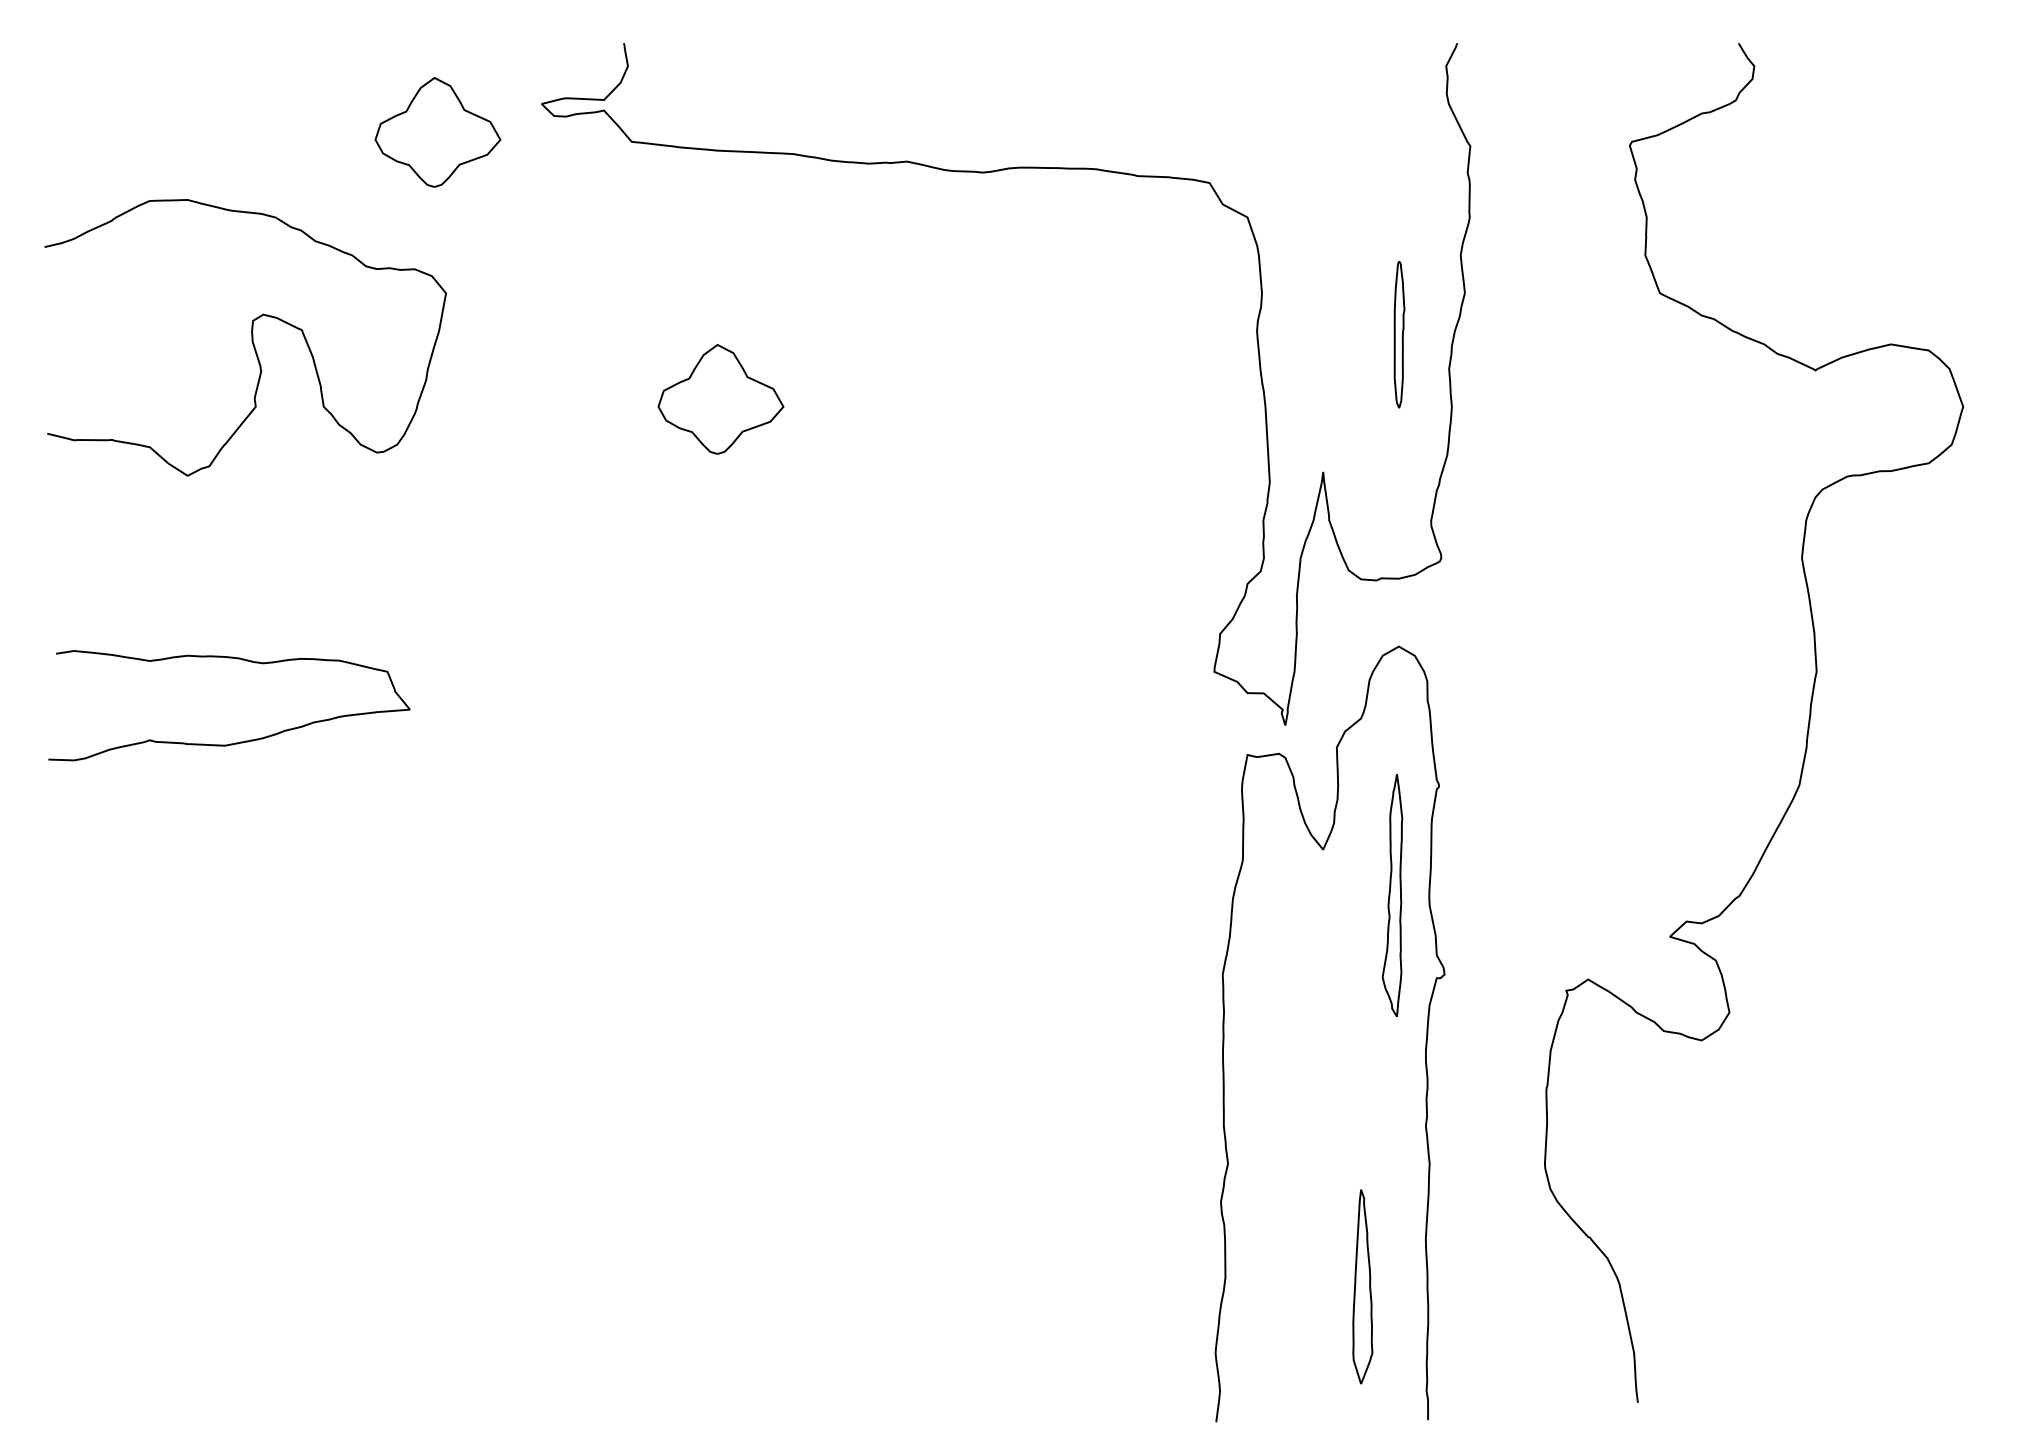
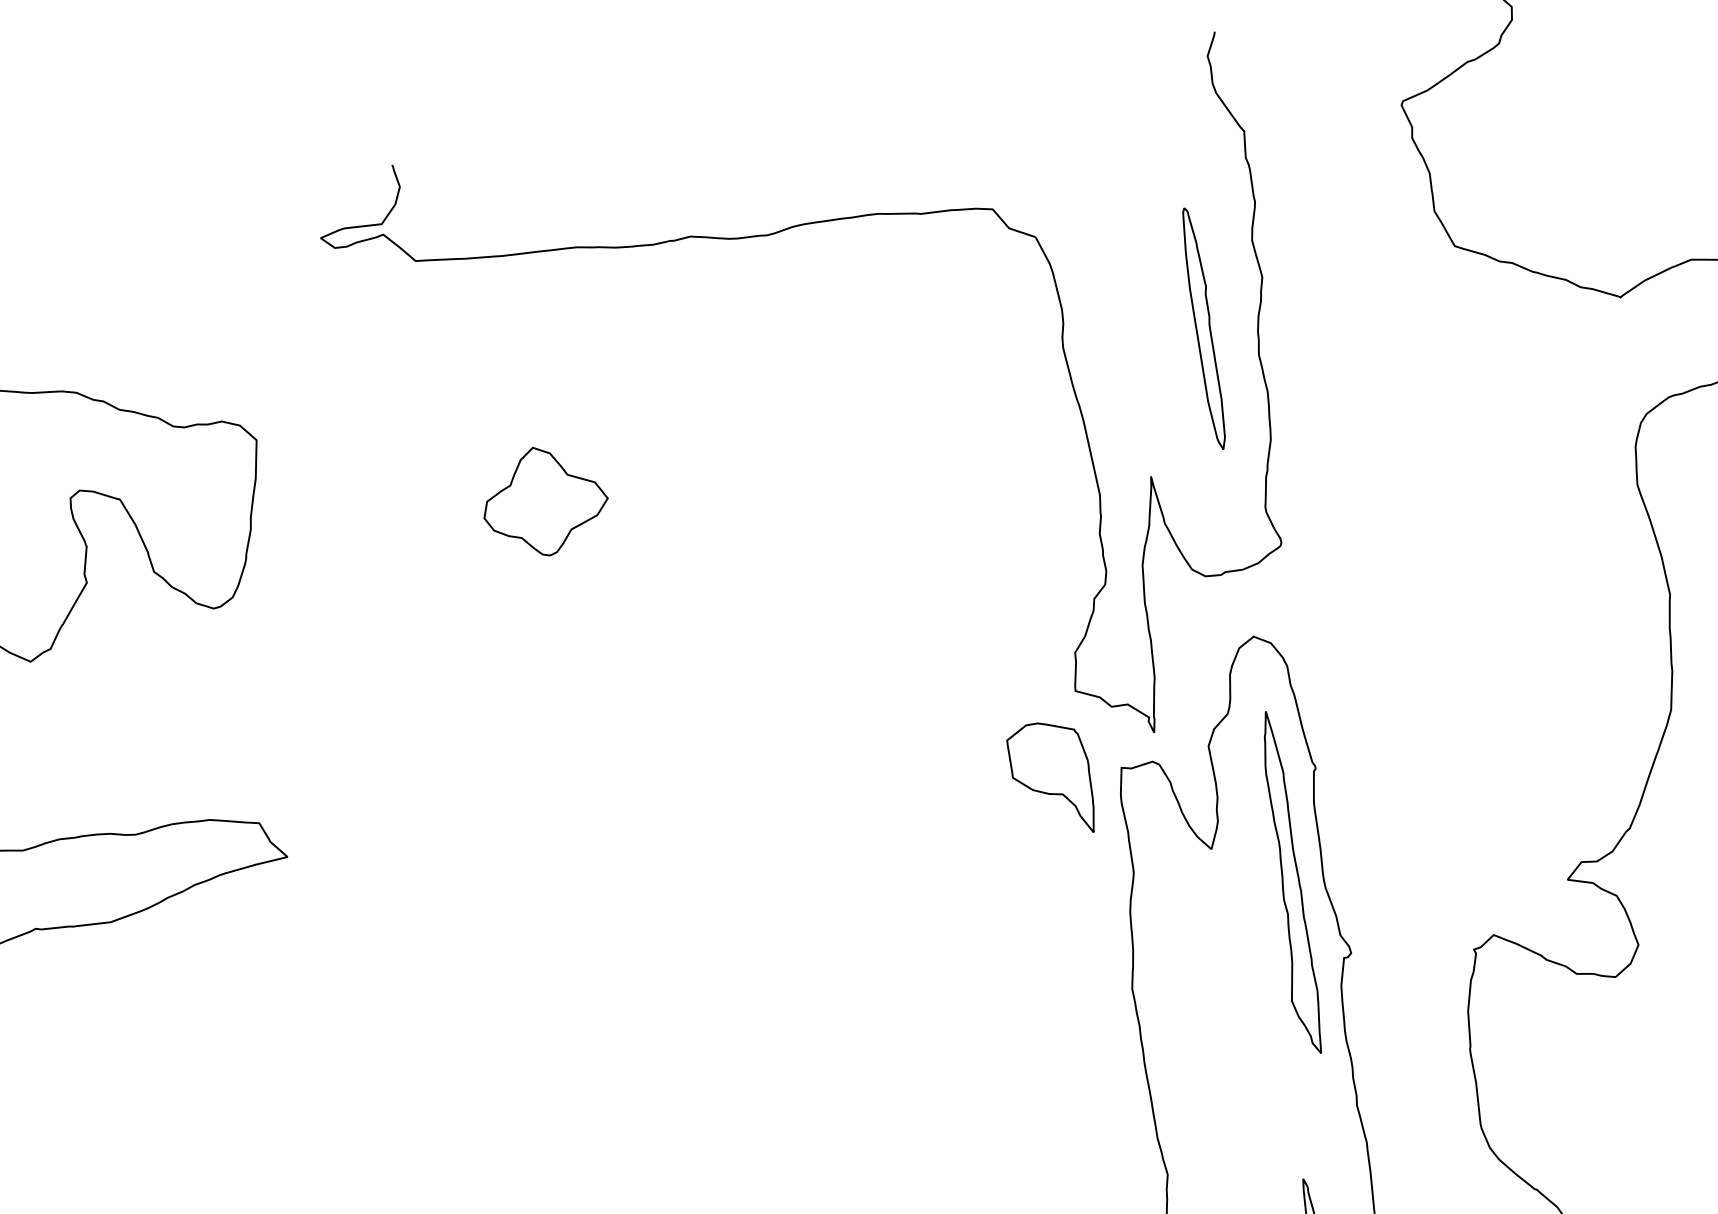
part: (437, 132) -> (222, 282), removed
part: (1399, 334) -> (1204, 328), size x1.67
part: (1176, 755) -> (1051, 779), added
part: (1392, 895) -> (1287, 883), size x1.43

